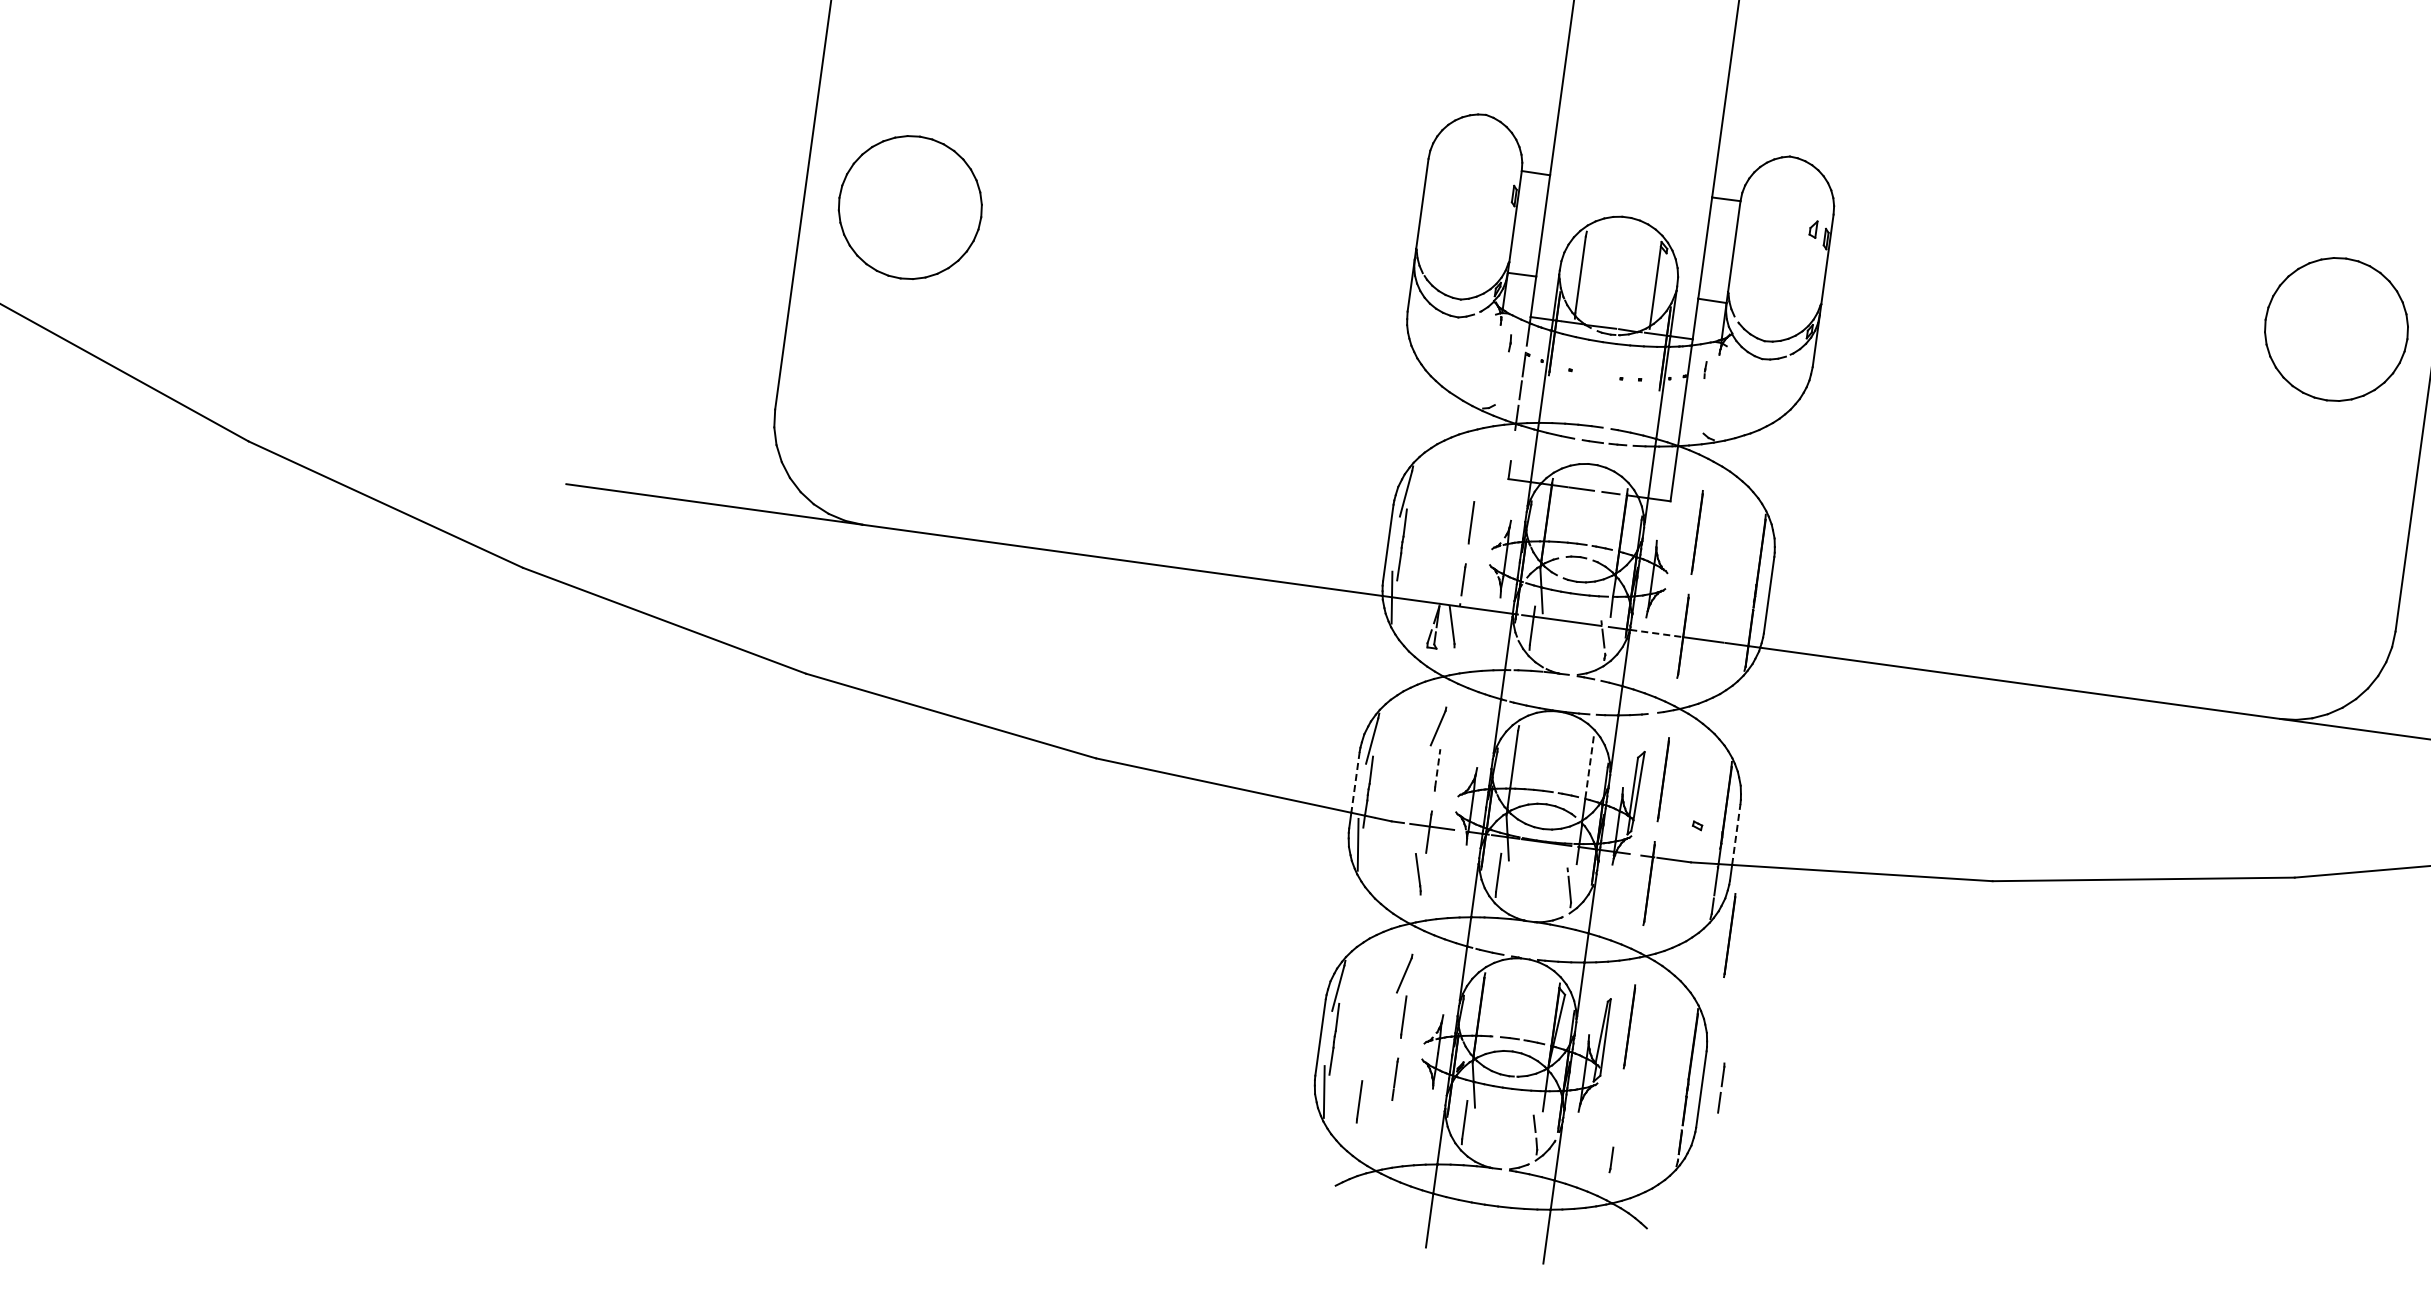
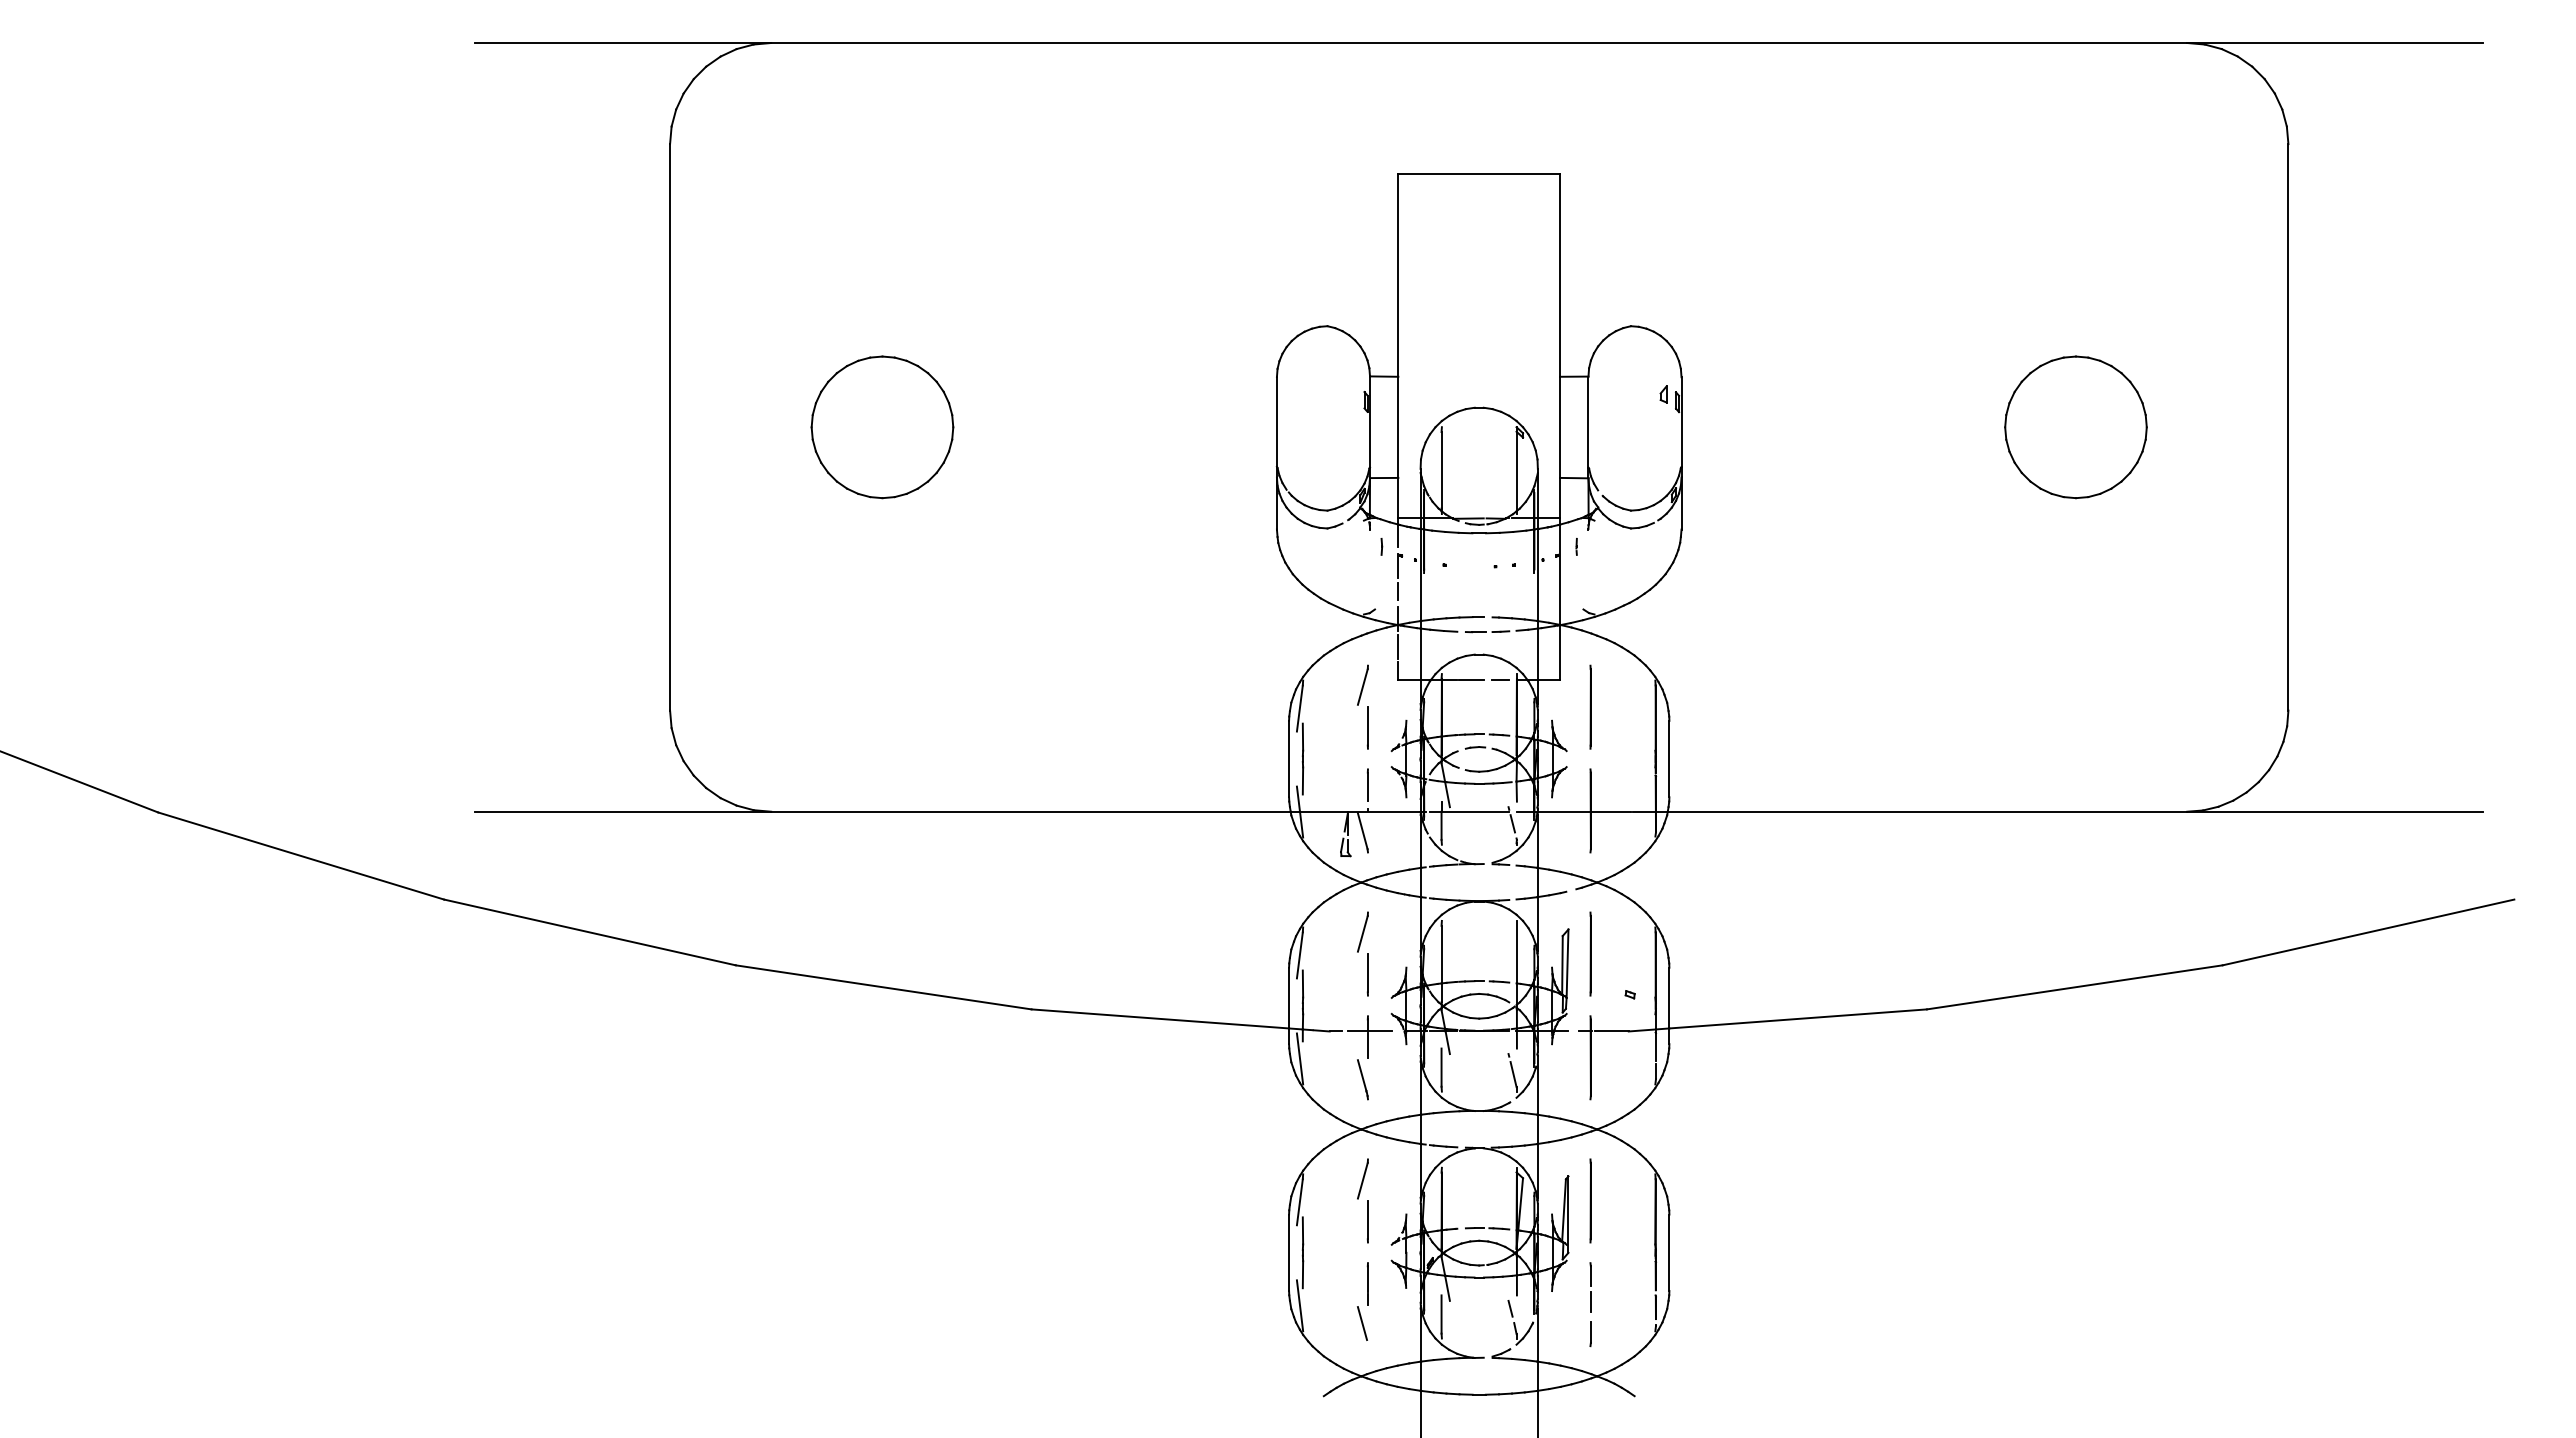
part: (910, 207) -> (882, 427), moved
part: (2336, 329) -> (2075, 427), moved
line: (1513, 445) -> (1398, 646), added
line: (1472, 478) -> (1362, 684), added
line: (1656, 633) -> (1564, 811), dashed -> solid
line: (1437, 767) -> (1367, 972), dashed -> solid
line: (1589, 767) -> (1516, 952), dashed -> solid
line: (1355, 782) -> (1289, 998), dashed -> solid
line: (1736, 833) -> (1669, 997), dashed -> solid
line: (1729, 935) -> (1676, 1097), removed
line: (1721, 1086) -> (1590, 1286), moved
line: (1359, 1101) -> (1335, 1310), removed
line: (1384, 1118) -> (1362, 1323), added

